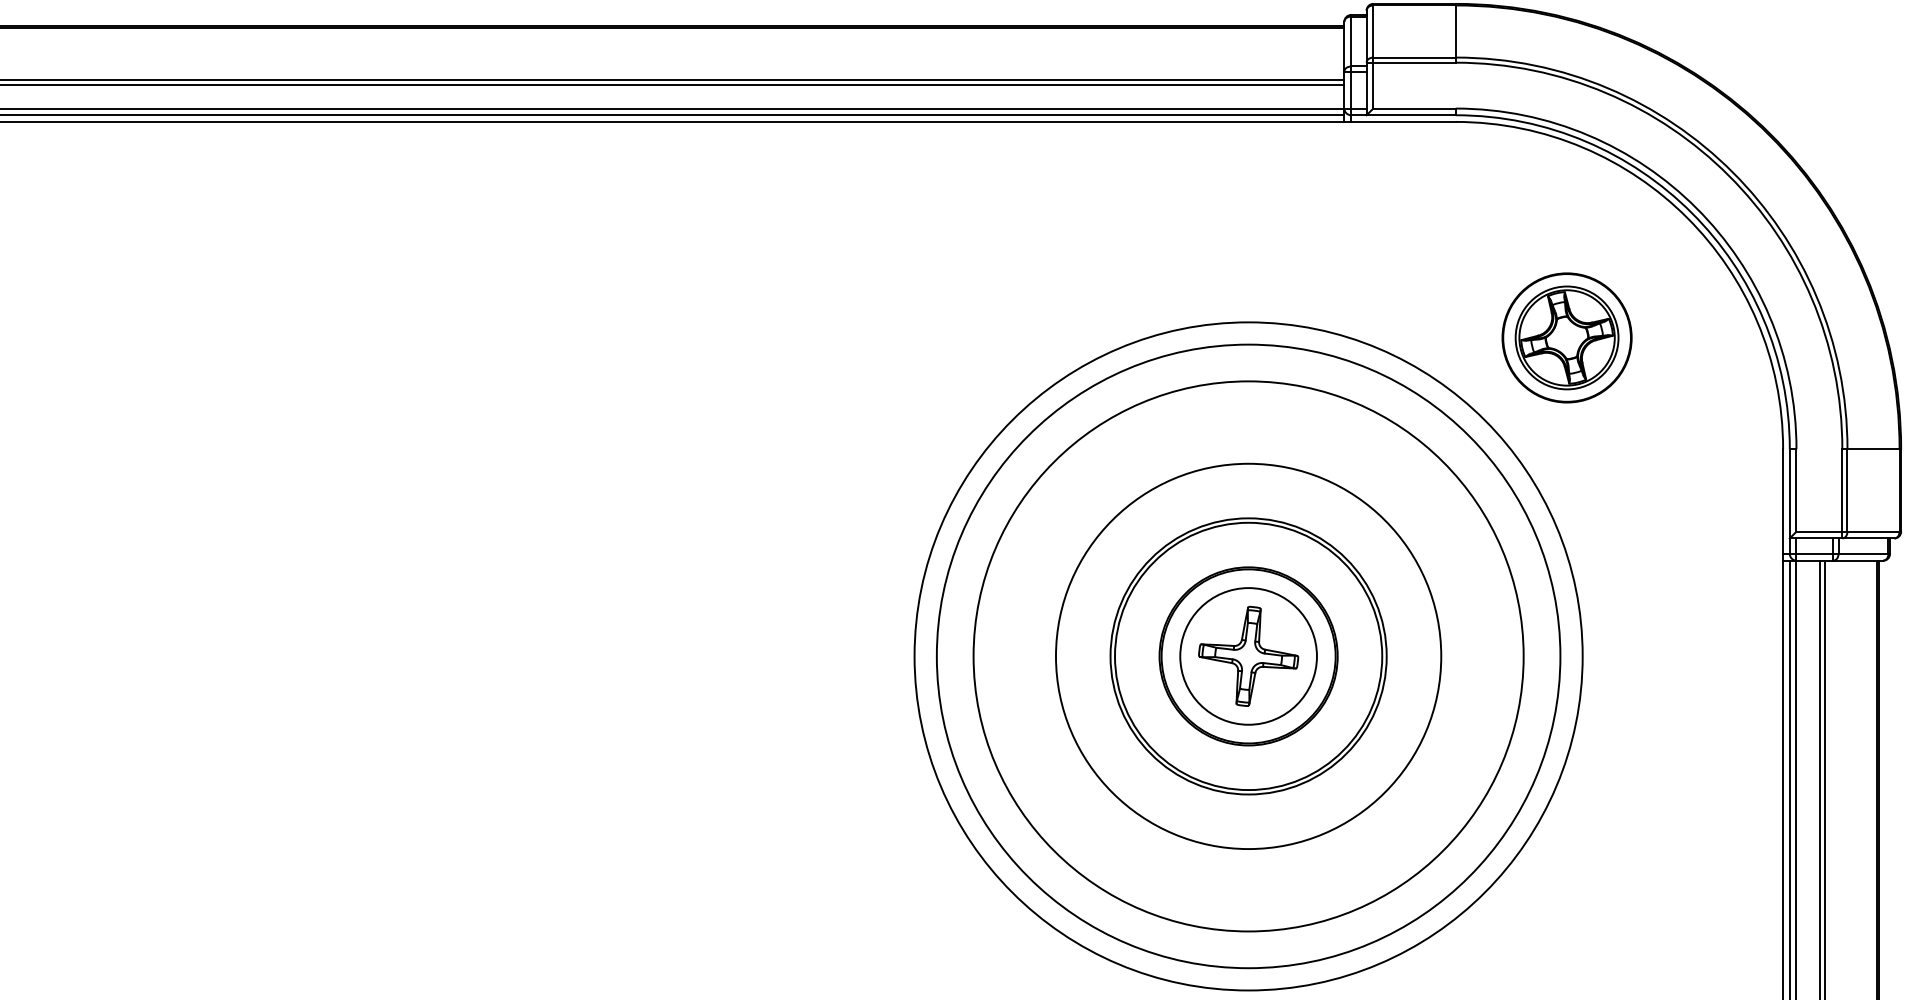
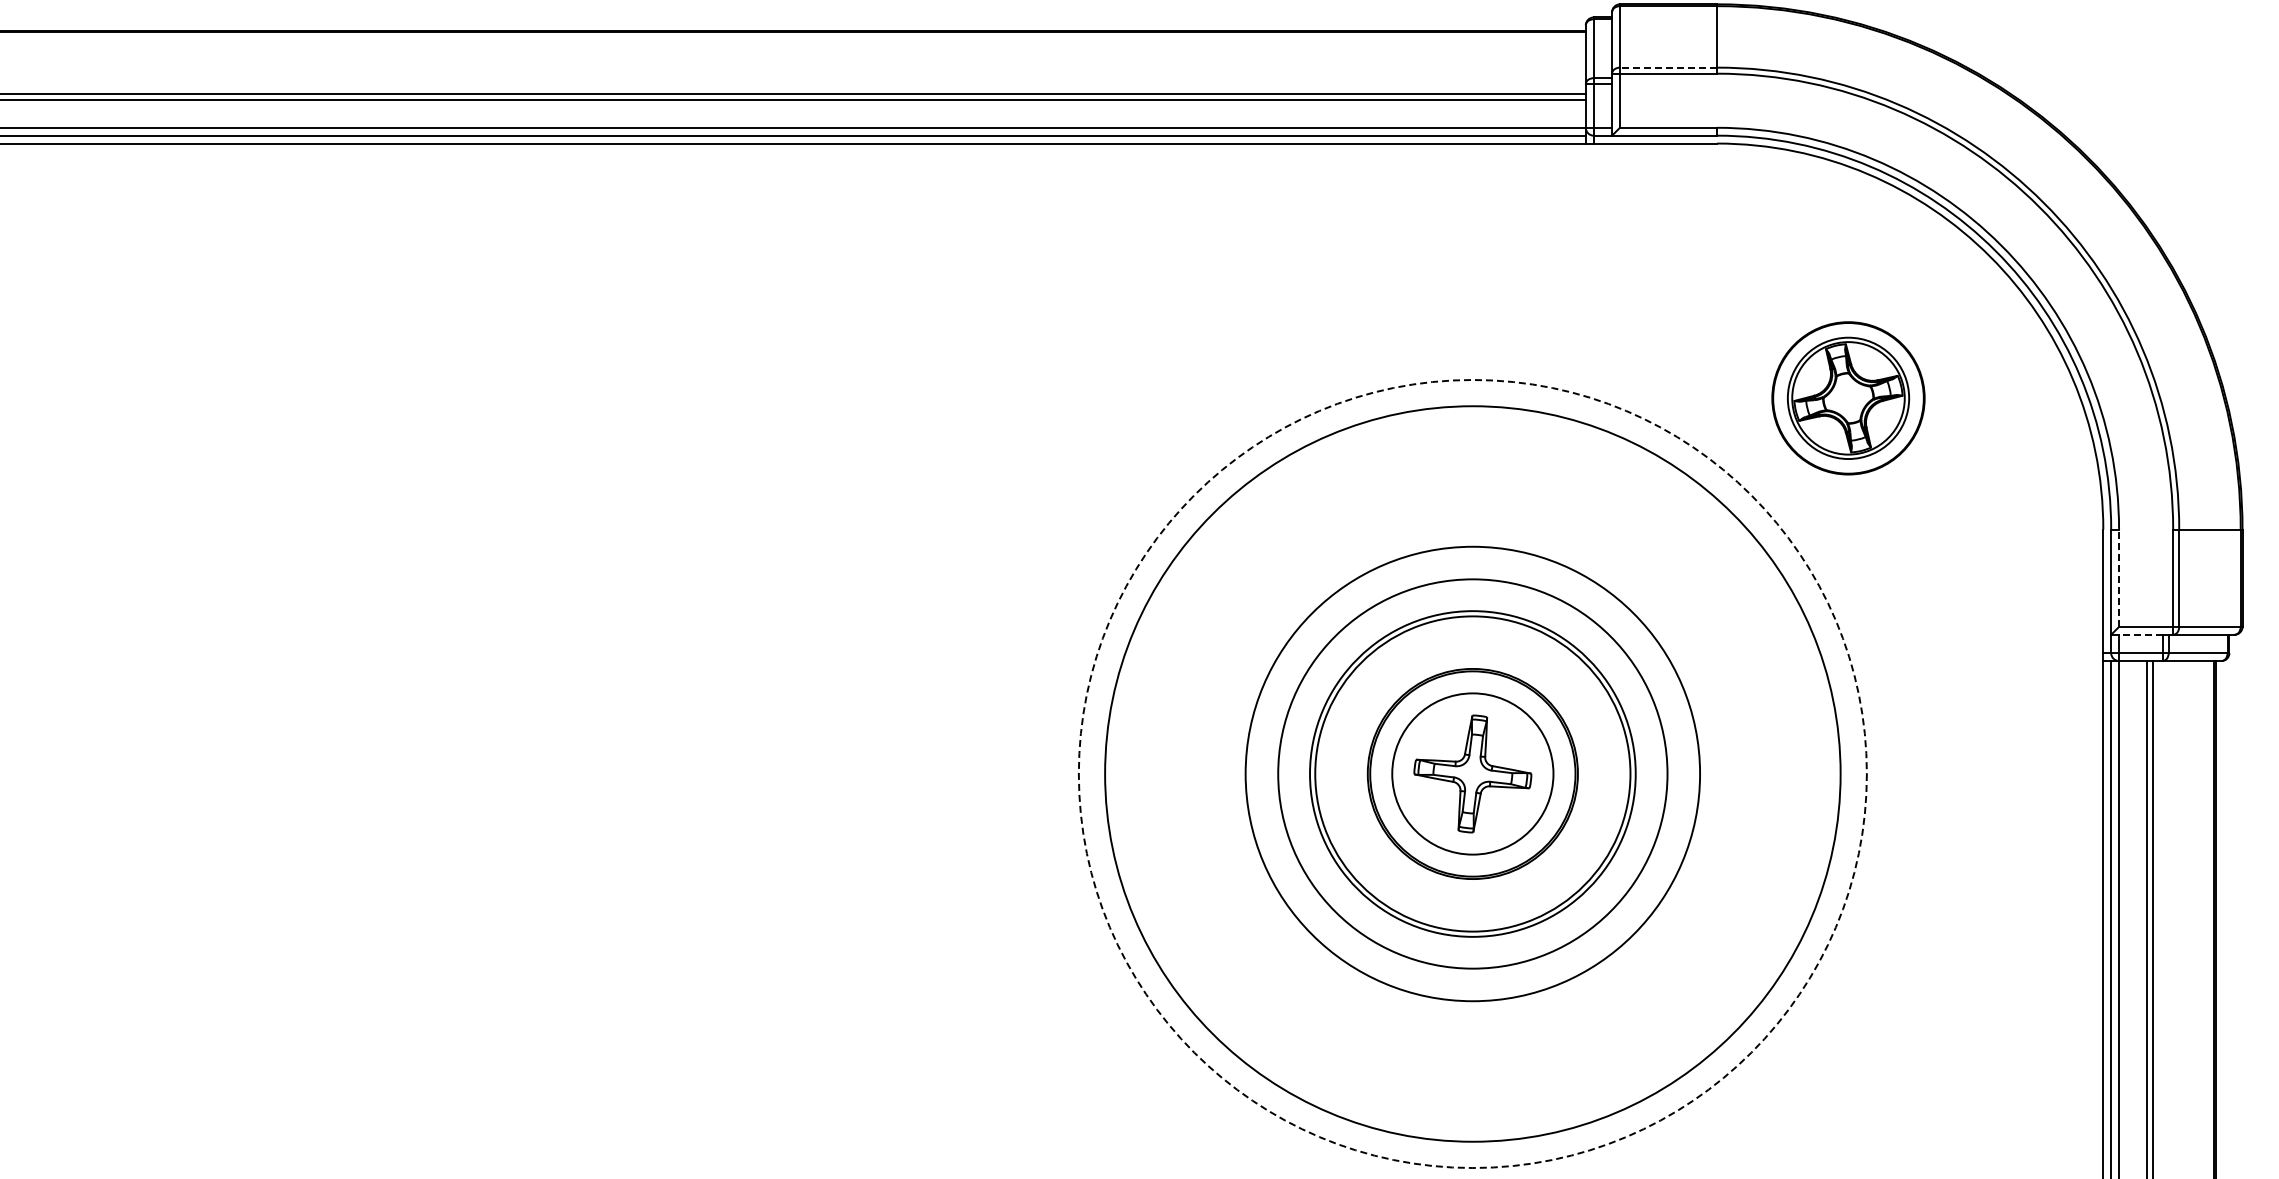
line: (1414, 57) -> (1668, 67), solid -> dashed
line: (1796, 490) -> (2119, 578), solid -> dashed
line: (1814, 538) -> (2140, 634), solid -> dashed
circle: (1248, 655) -> (1472, 773), size x0.6
circle: (1248, 655) -> (1472, 773), solid -> dashed

